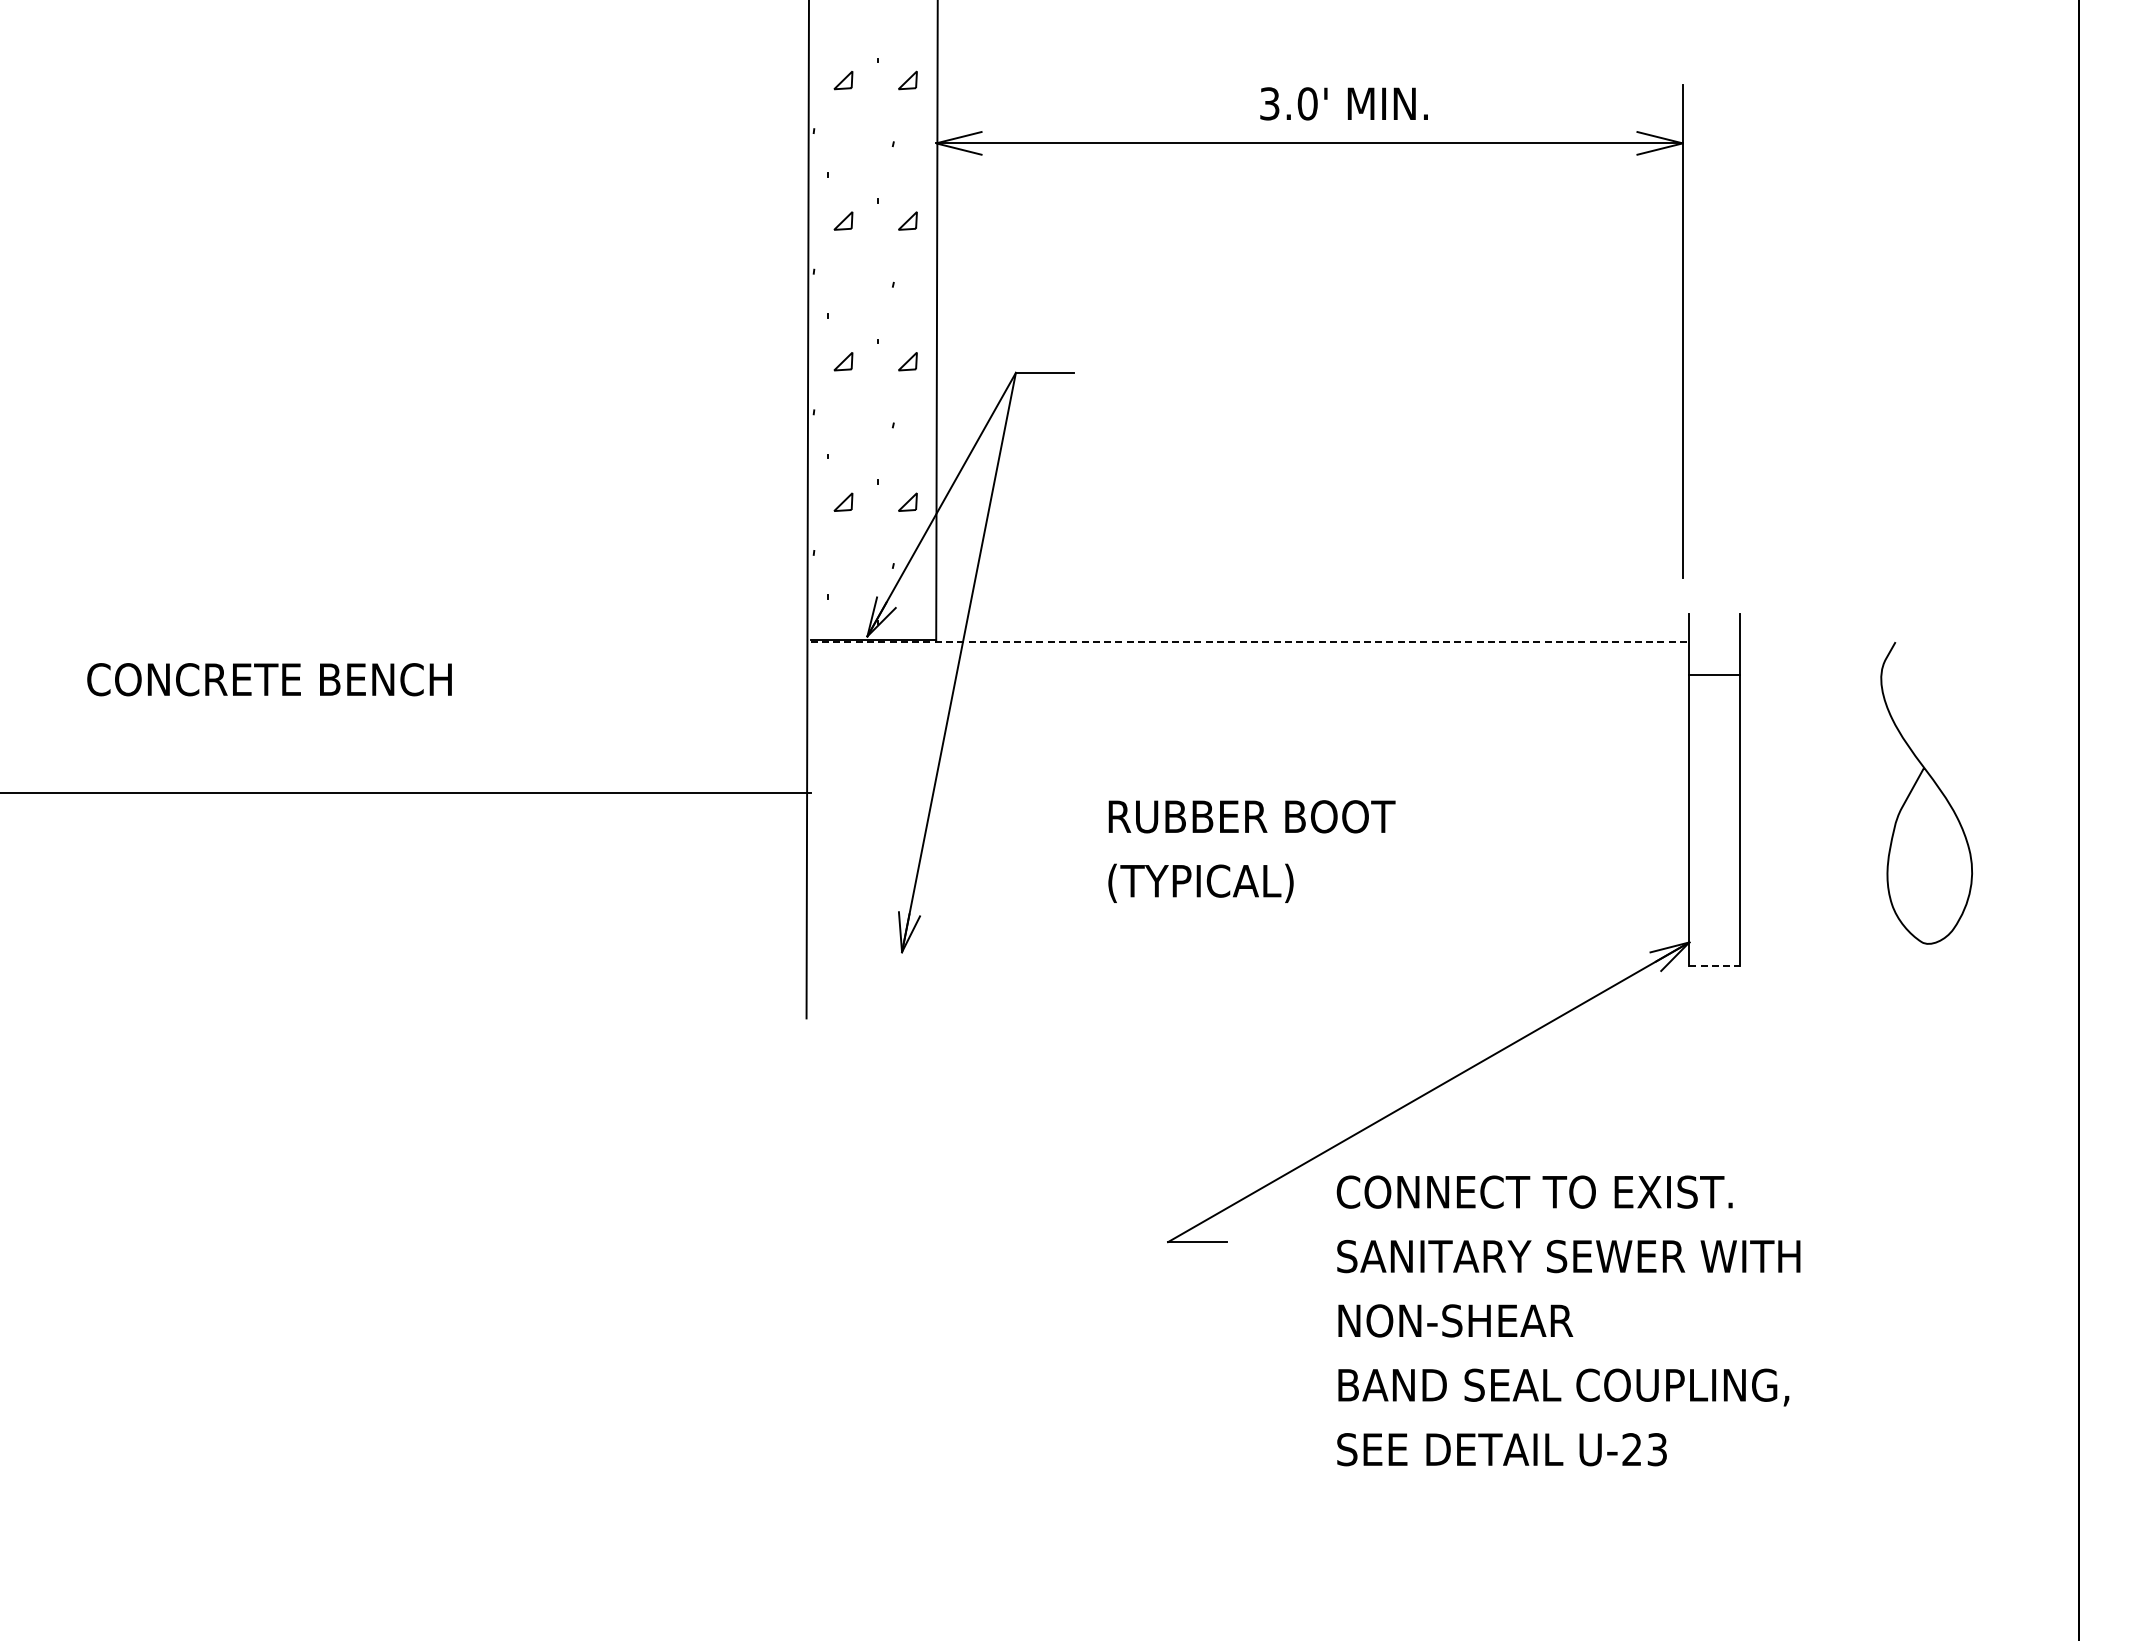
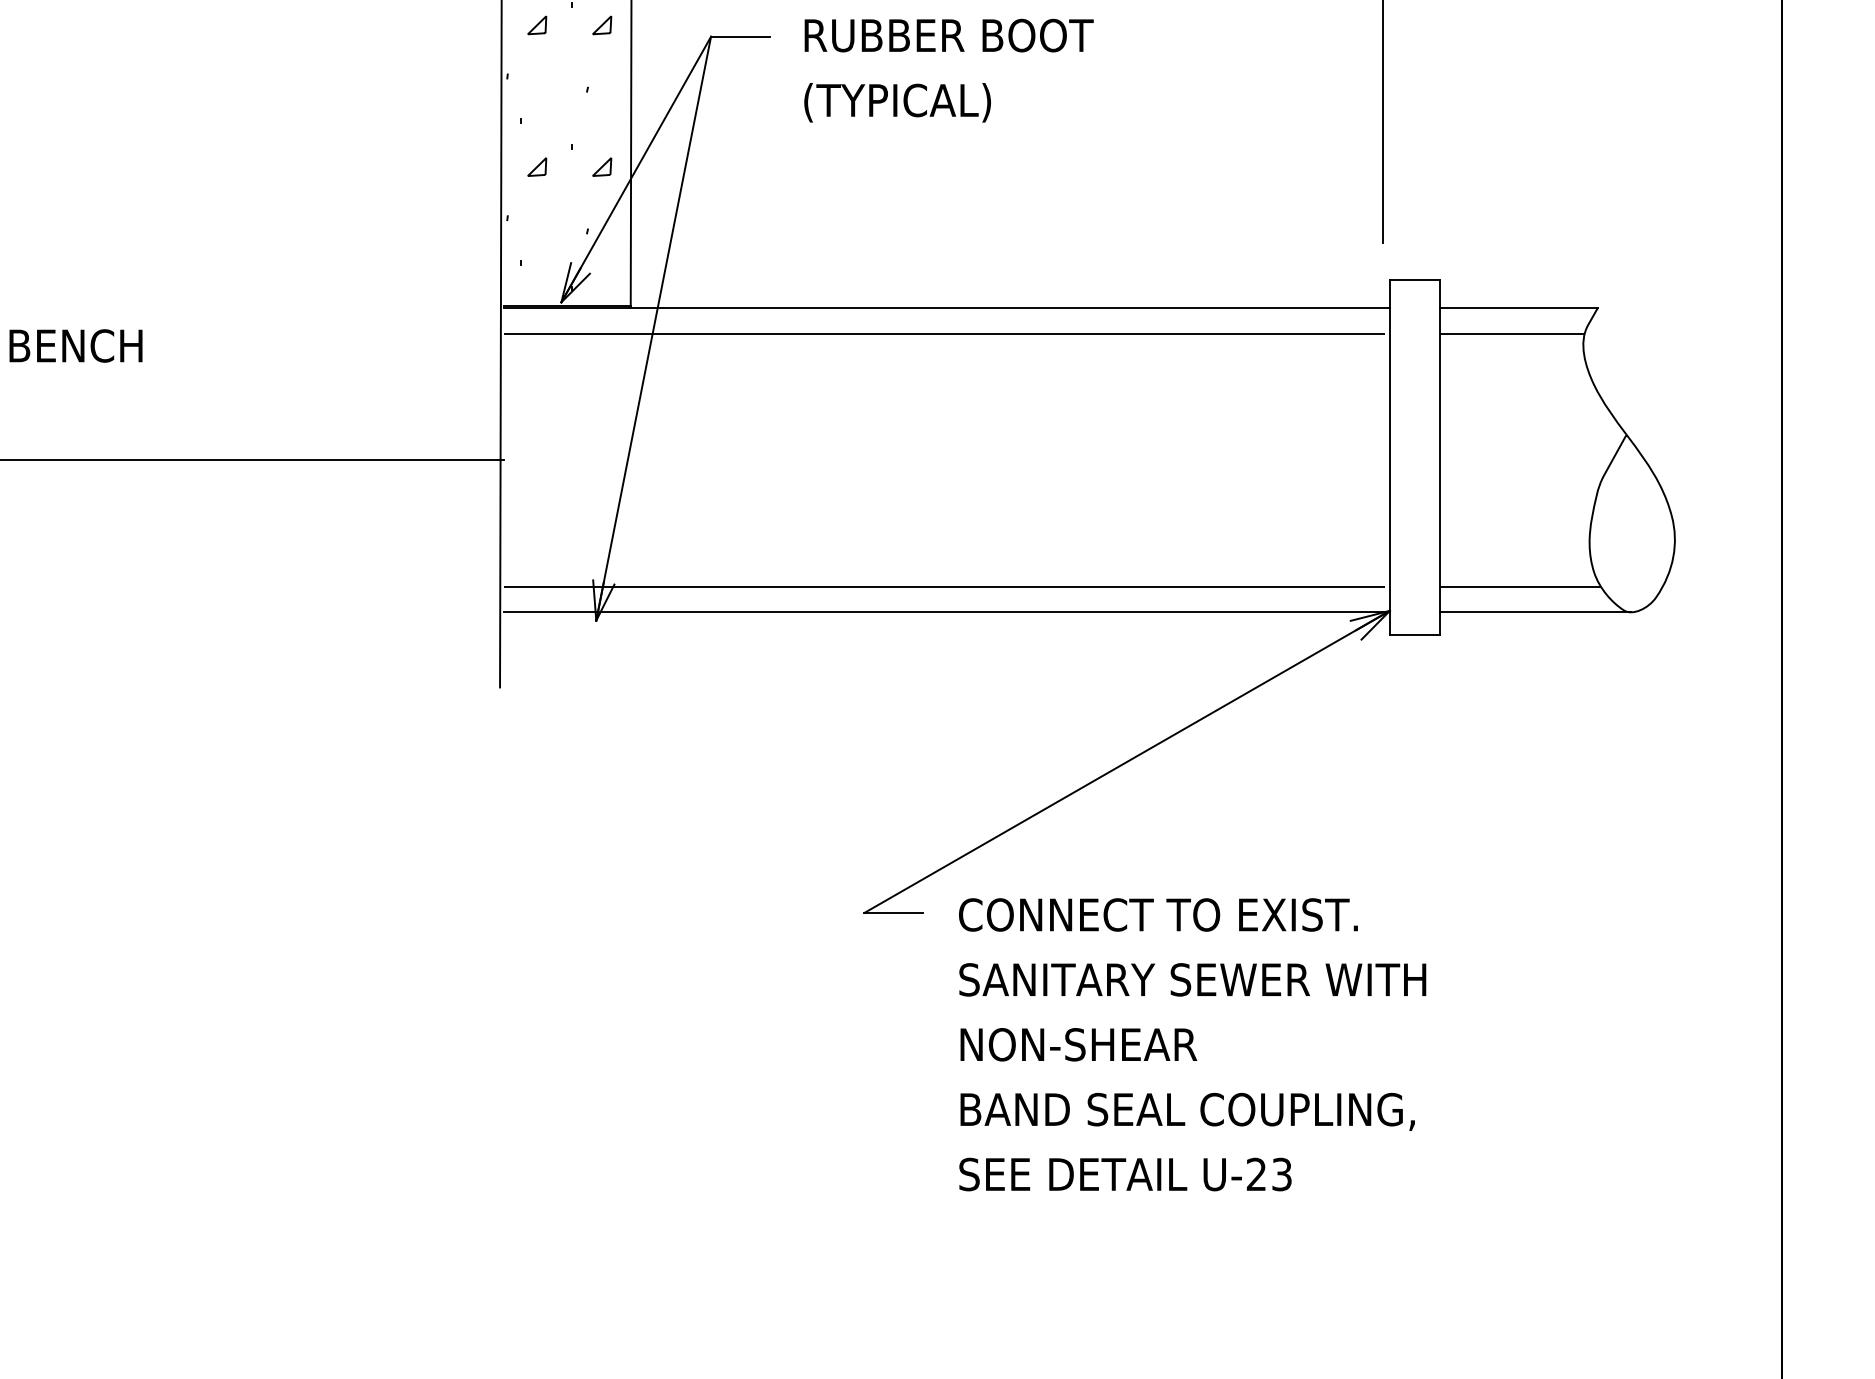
line: (1250, 642) -> (947, 308), dashed -> solid
line: (1817, 642) -> (1519, 308), added
line: (1249, 667) -> (946, 333), added
line: (1810, 667) -> (1512, 333), added
line: (1714, 675) -> (1415, 280), moved
text: (1251, 851) -> (948, 70), moved
line: (1249, 918) -> (946, 586), added
line: (1819, 918) -> (1521, 586), added
line: (1249, 943) -> (946, 611), added
line: (1833, 943) -> (1535, 611), added
line: (1714, 965) -> (1415, 634), dashed -> solid
text: (1568, 1320) -> (1192, 1044), moved

